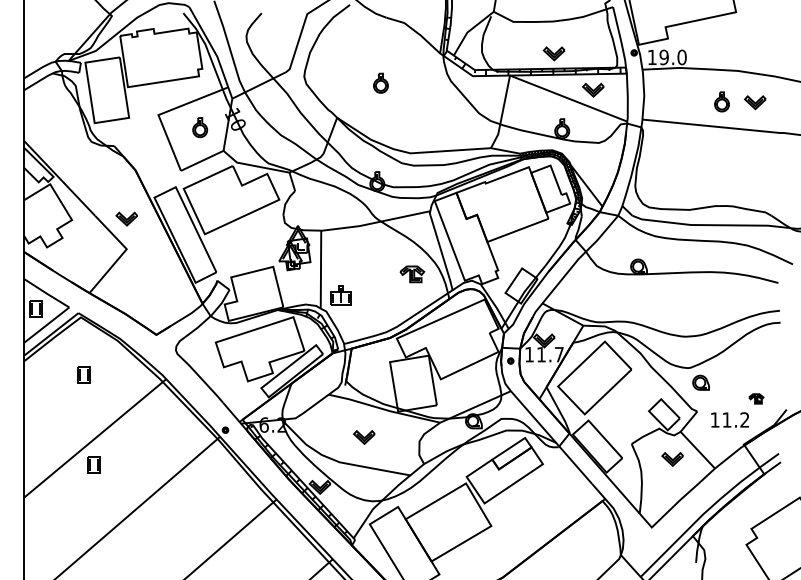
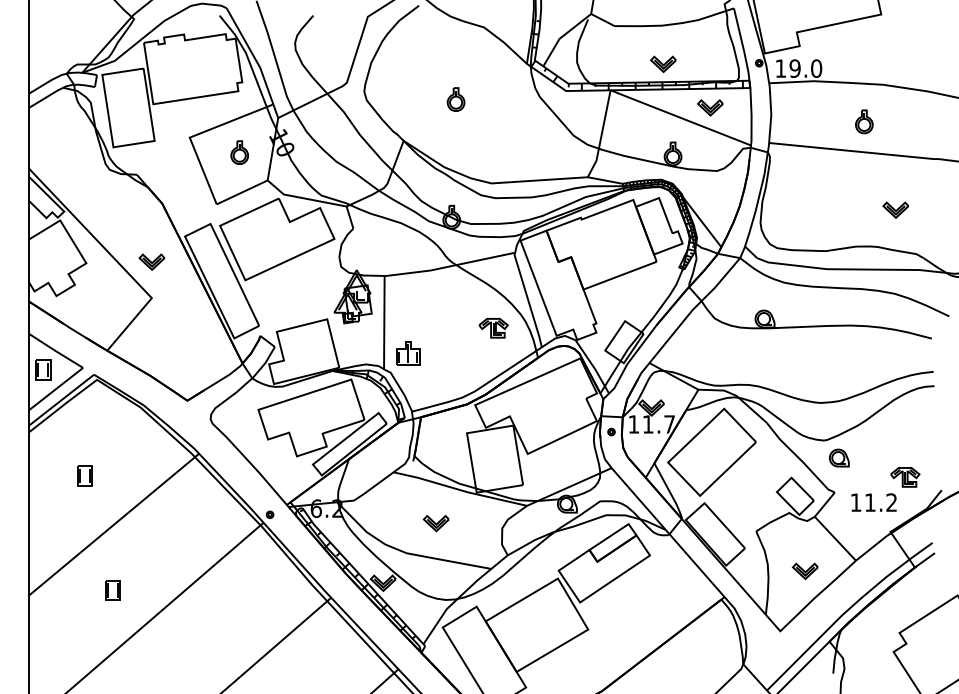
part: (754, 102) -> (894, 209), moved
part: (83, 374) -> (84, 475), moved
part: (756, 398) -> (905, 476), size x1.67
part: (672, 459) -> (805, 571), moved
part: (93, 464) -> (112, 590), moved

